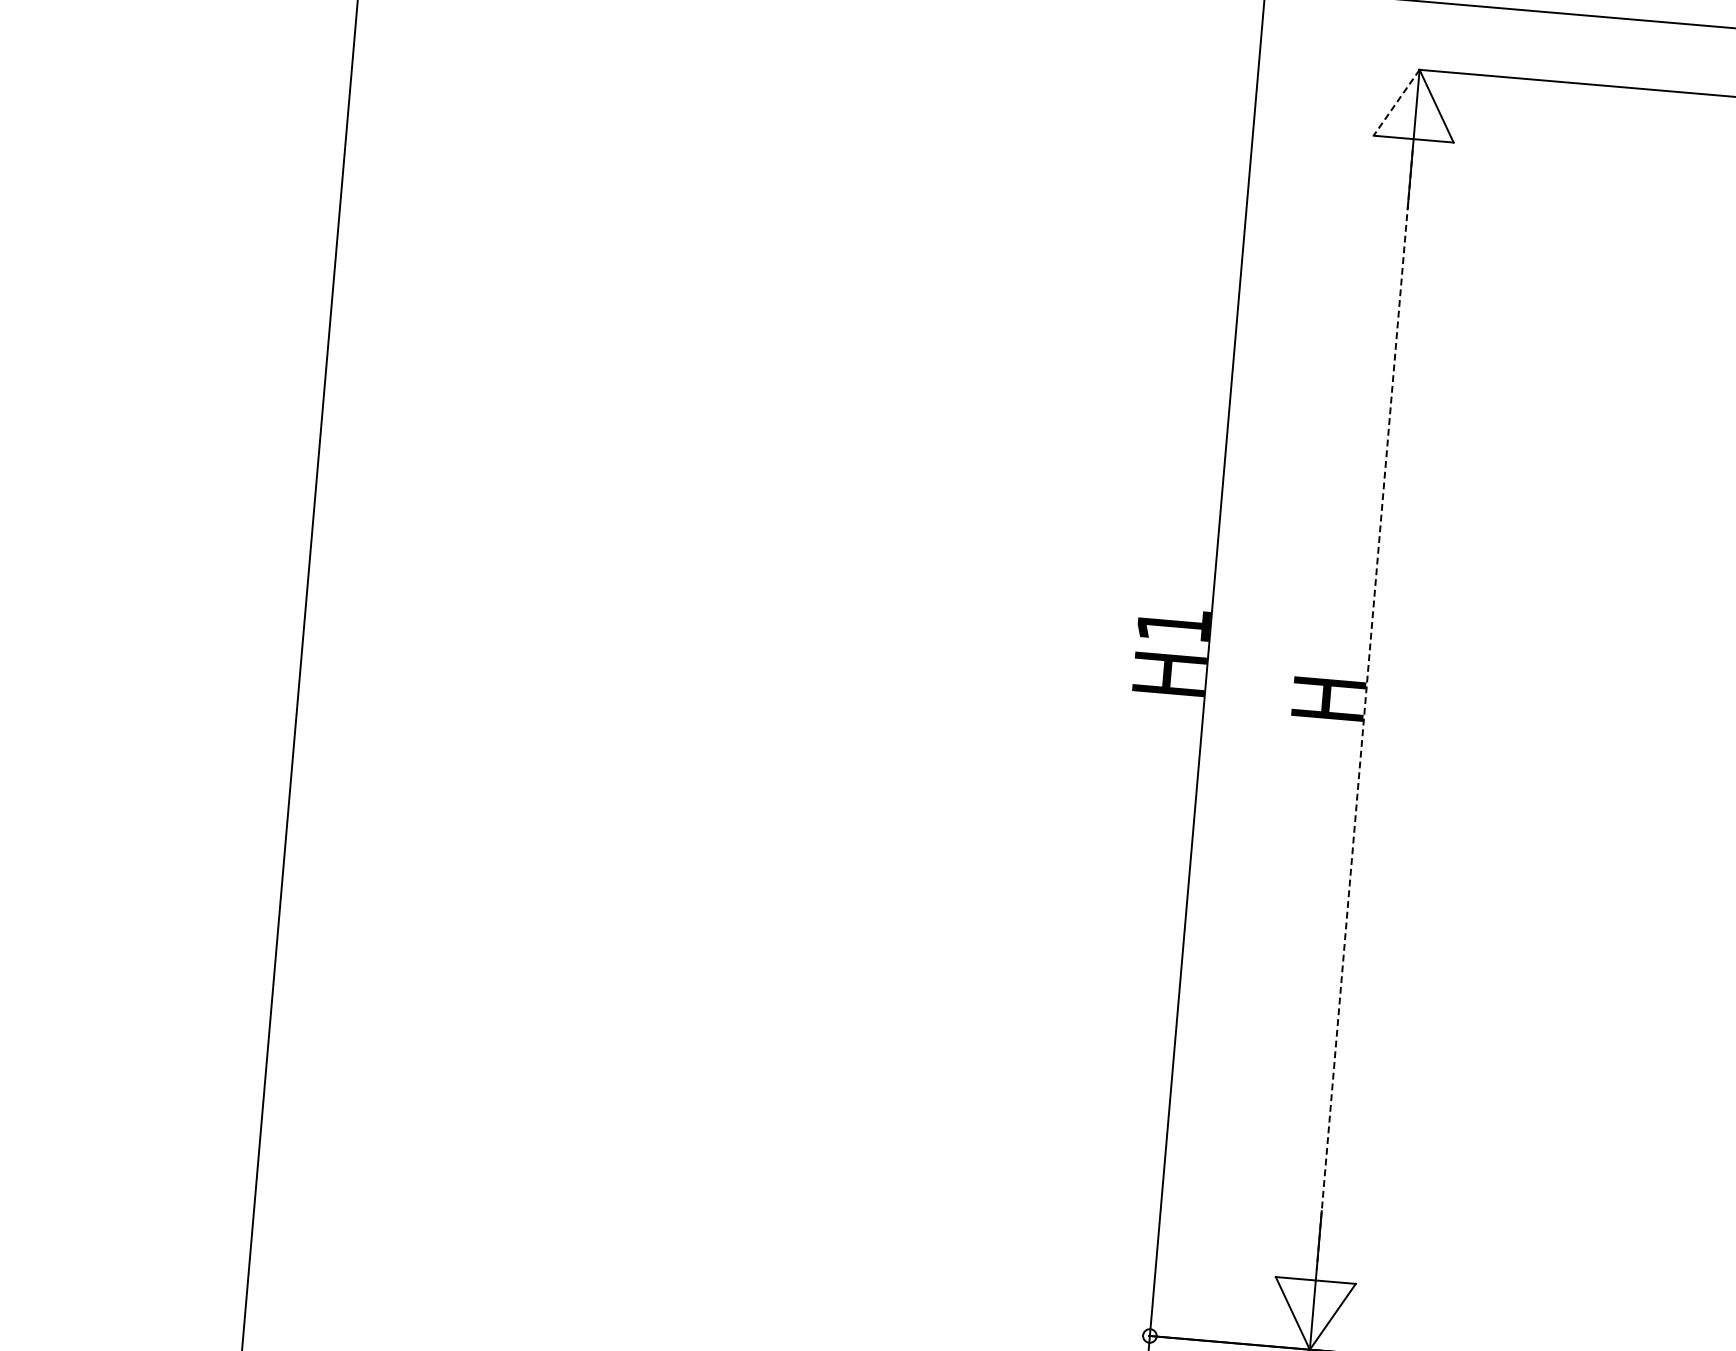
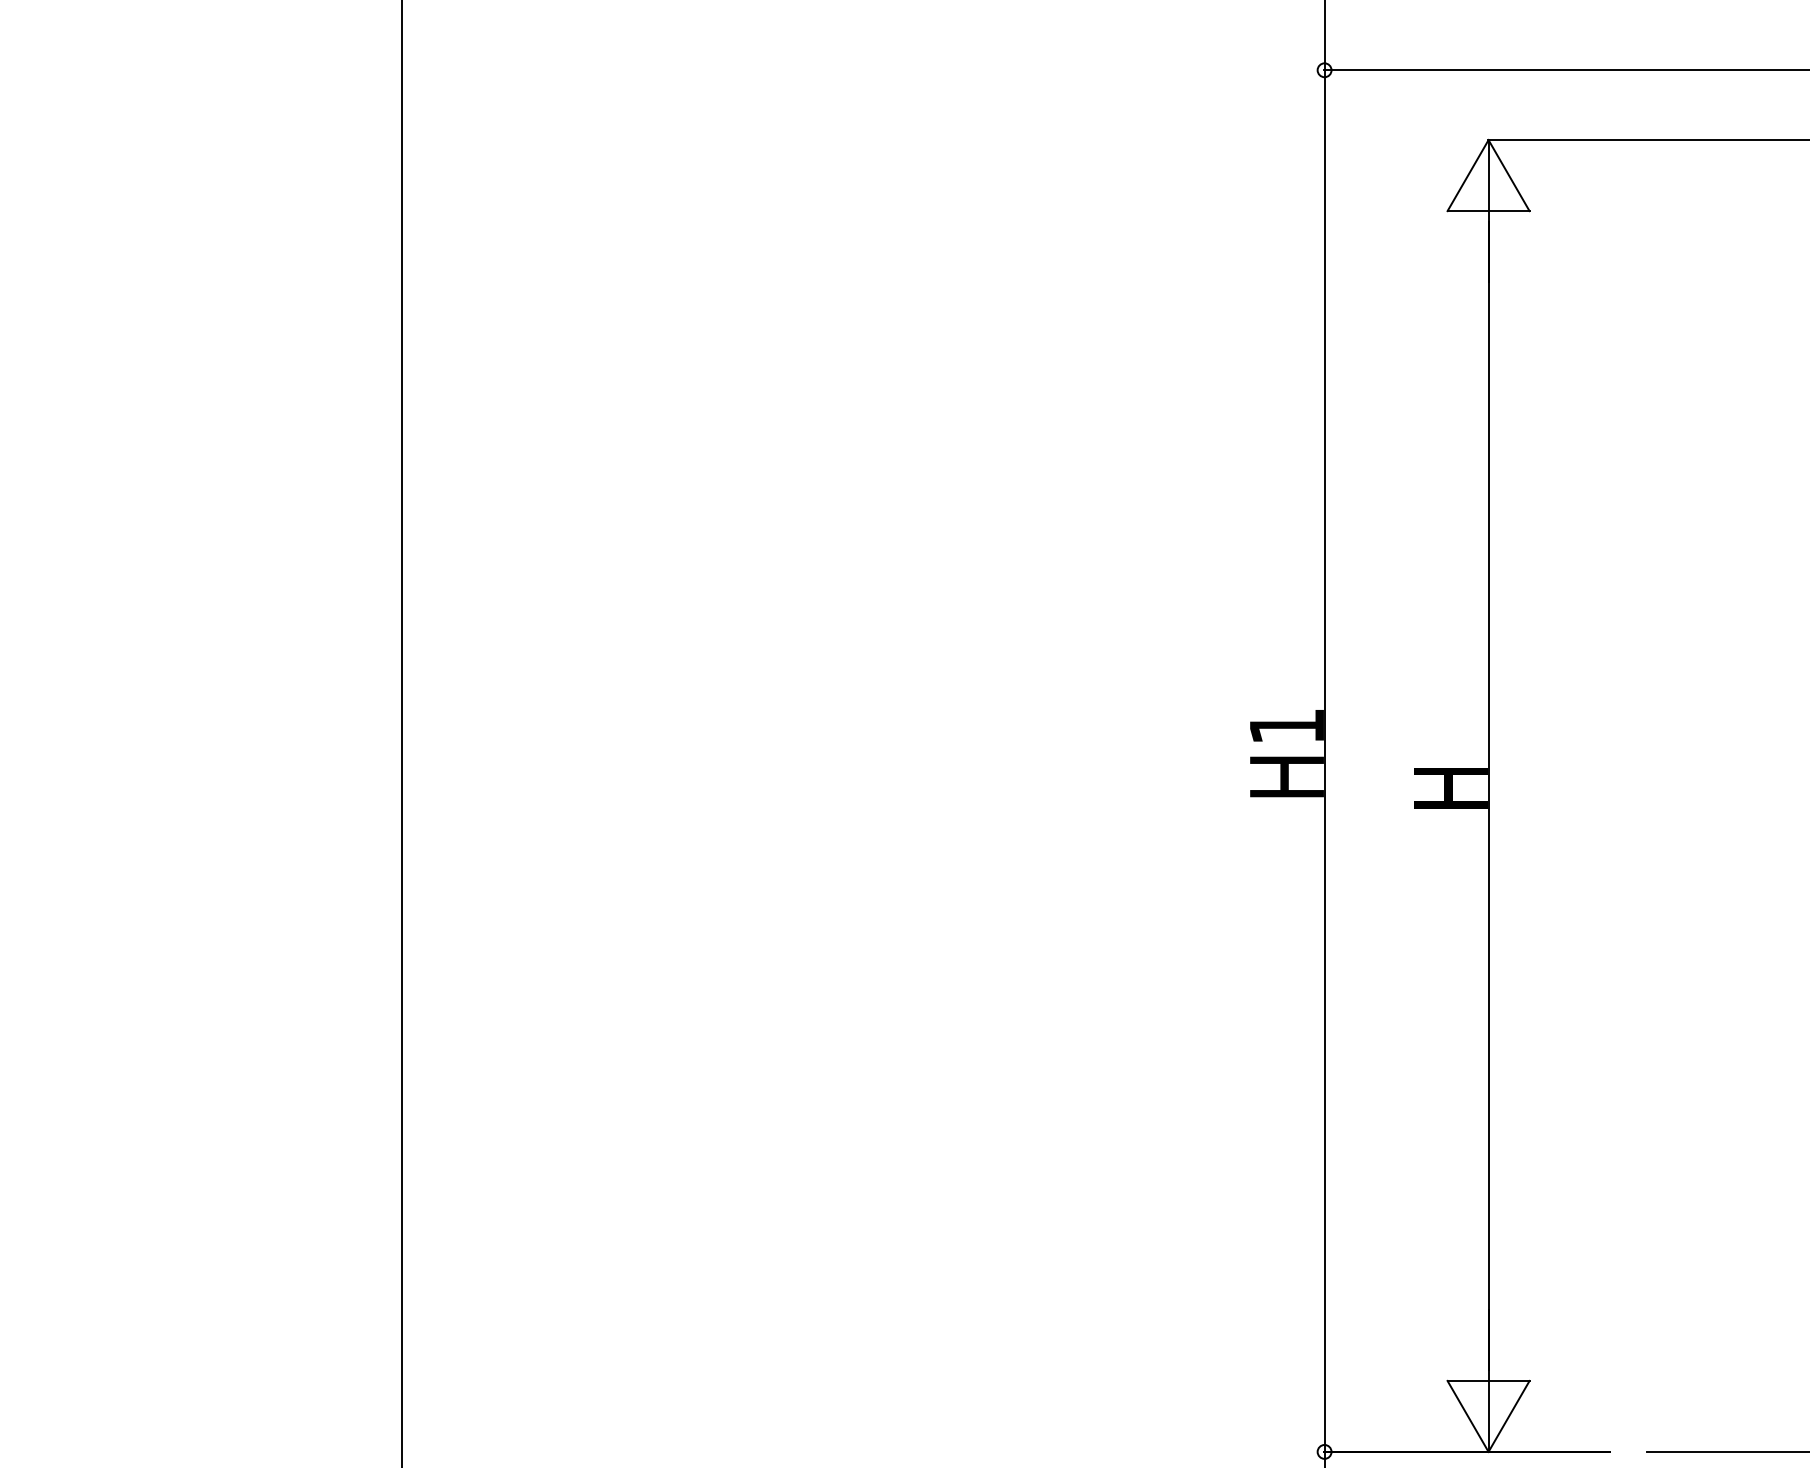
line: (1395, 103) -> (1467, 176), dashed -> solid
line: (1364, 710) -> (1488, 796), dashed -> solid

